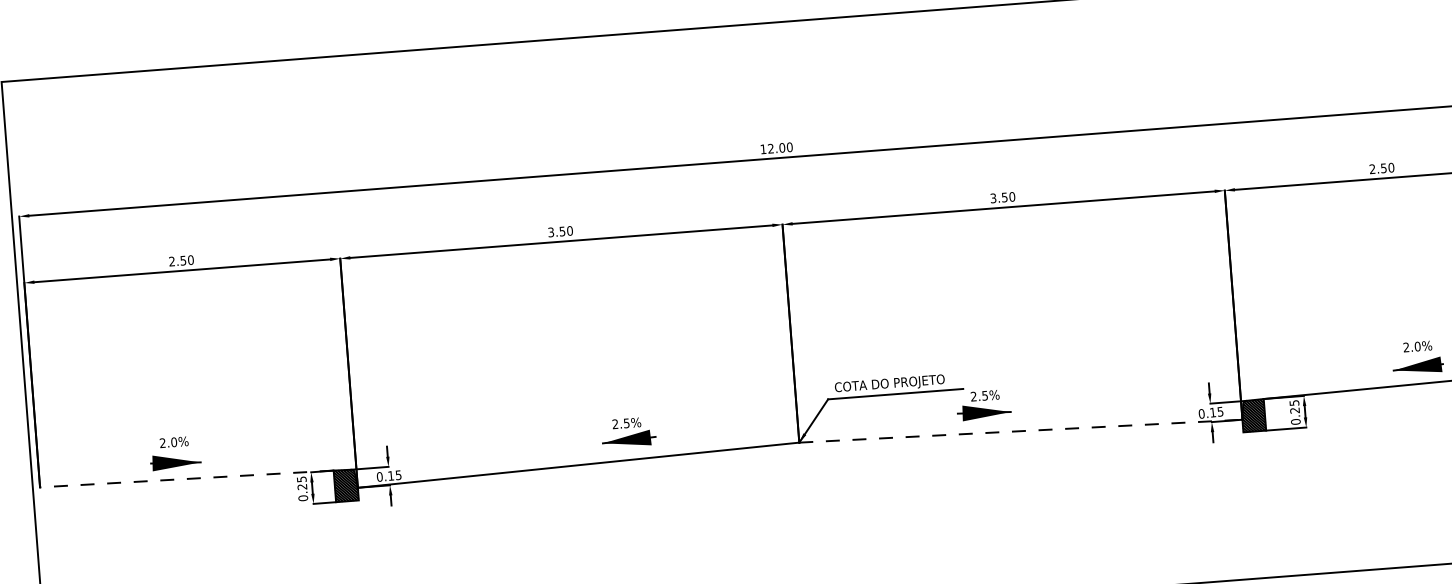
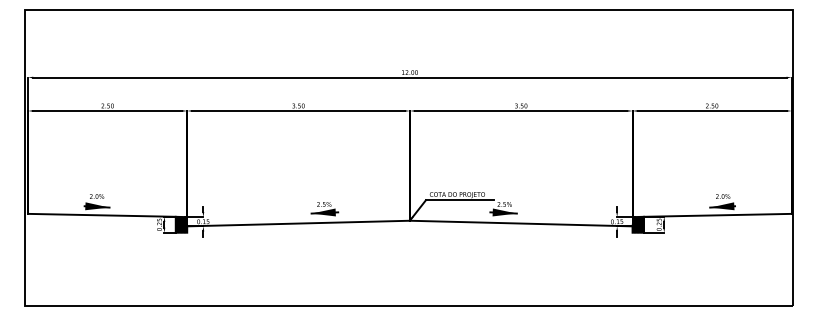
line: (1021, 431) -> (521, 223), dashed -> solid
line: (185, 479) -> (101, 215), dashed -> solid

